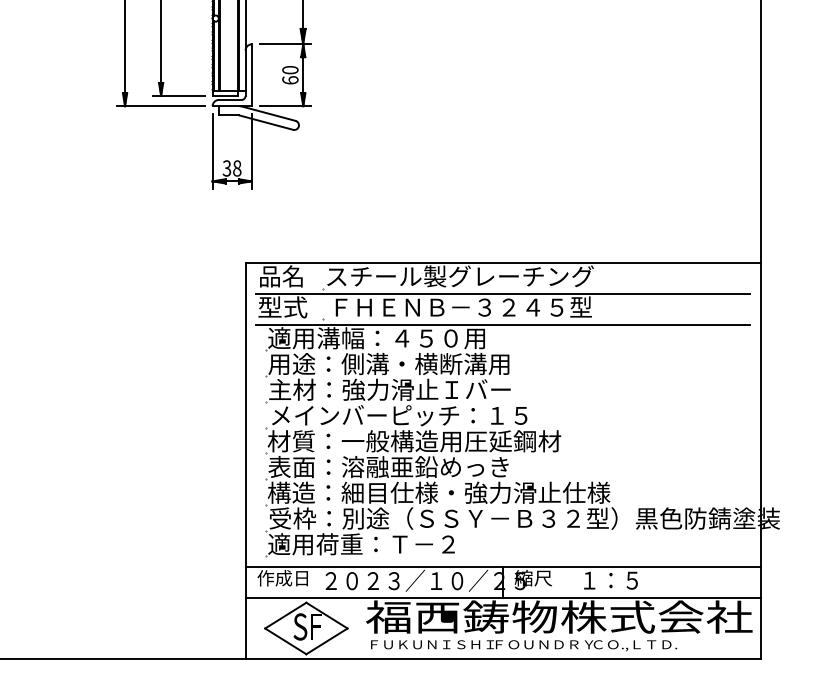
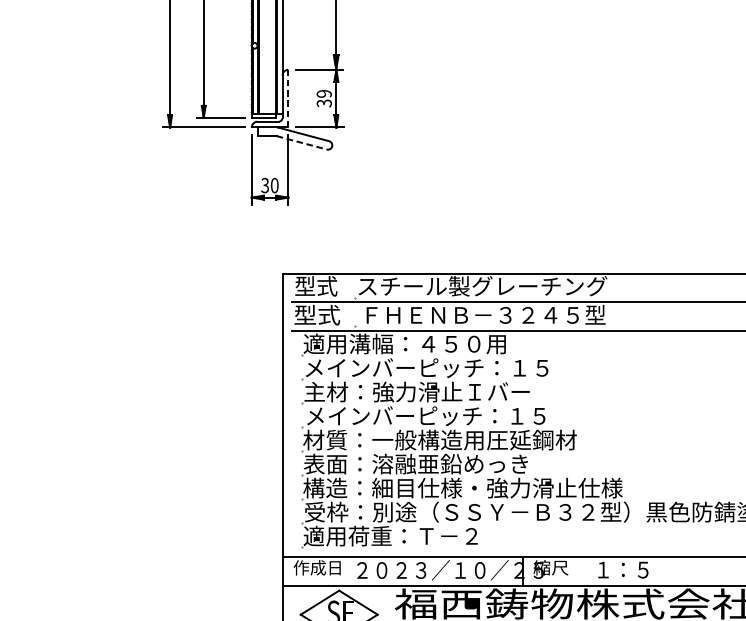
line: (251, 75) -> (288, 98), solid -> dashed
text: (290, 75) -> (324, 98), 60 -> 39
line: (266, 122) -> (302, 142), solid -> dashed
text: (237, 168) -> (274, 185), 38 -> 30
text: (281, 276) -> (316, 286), 品名 -> 型式
text: (399, 363) -> (426, 367), 用途：側溝・横断溝用 -> メインバーピッチ：１５

